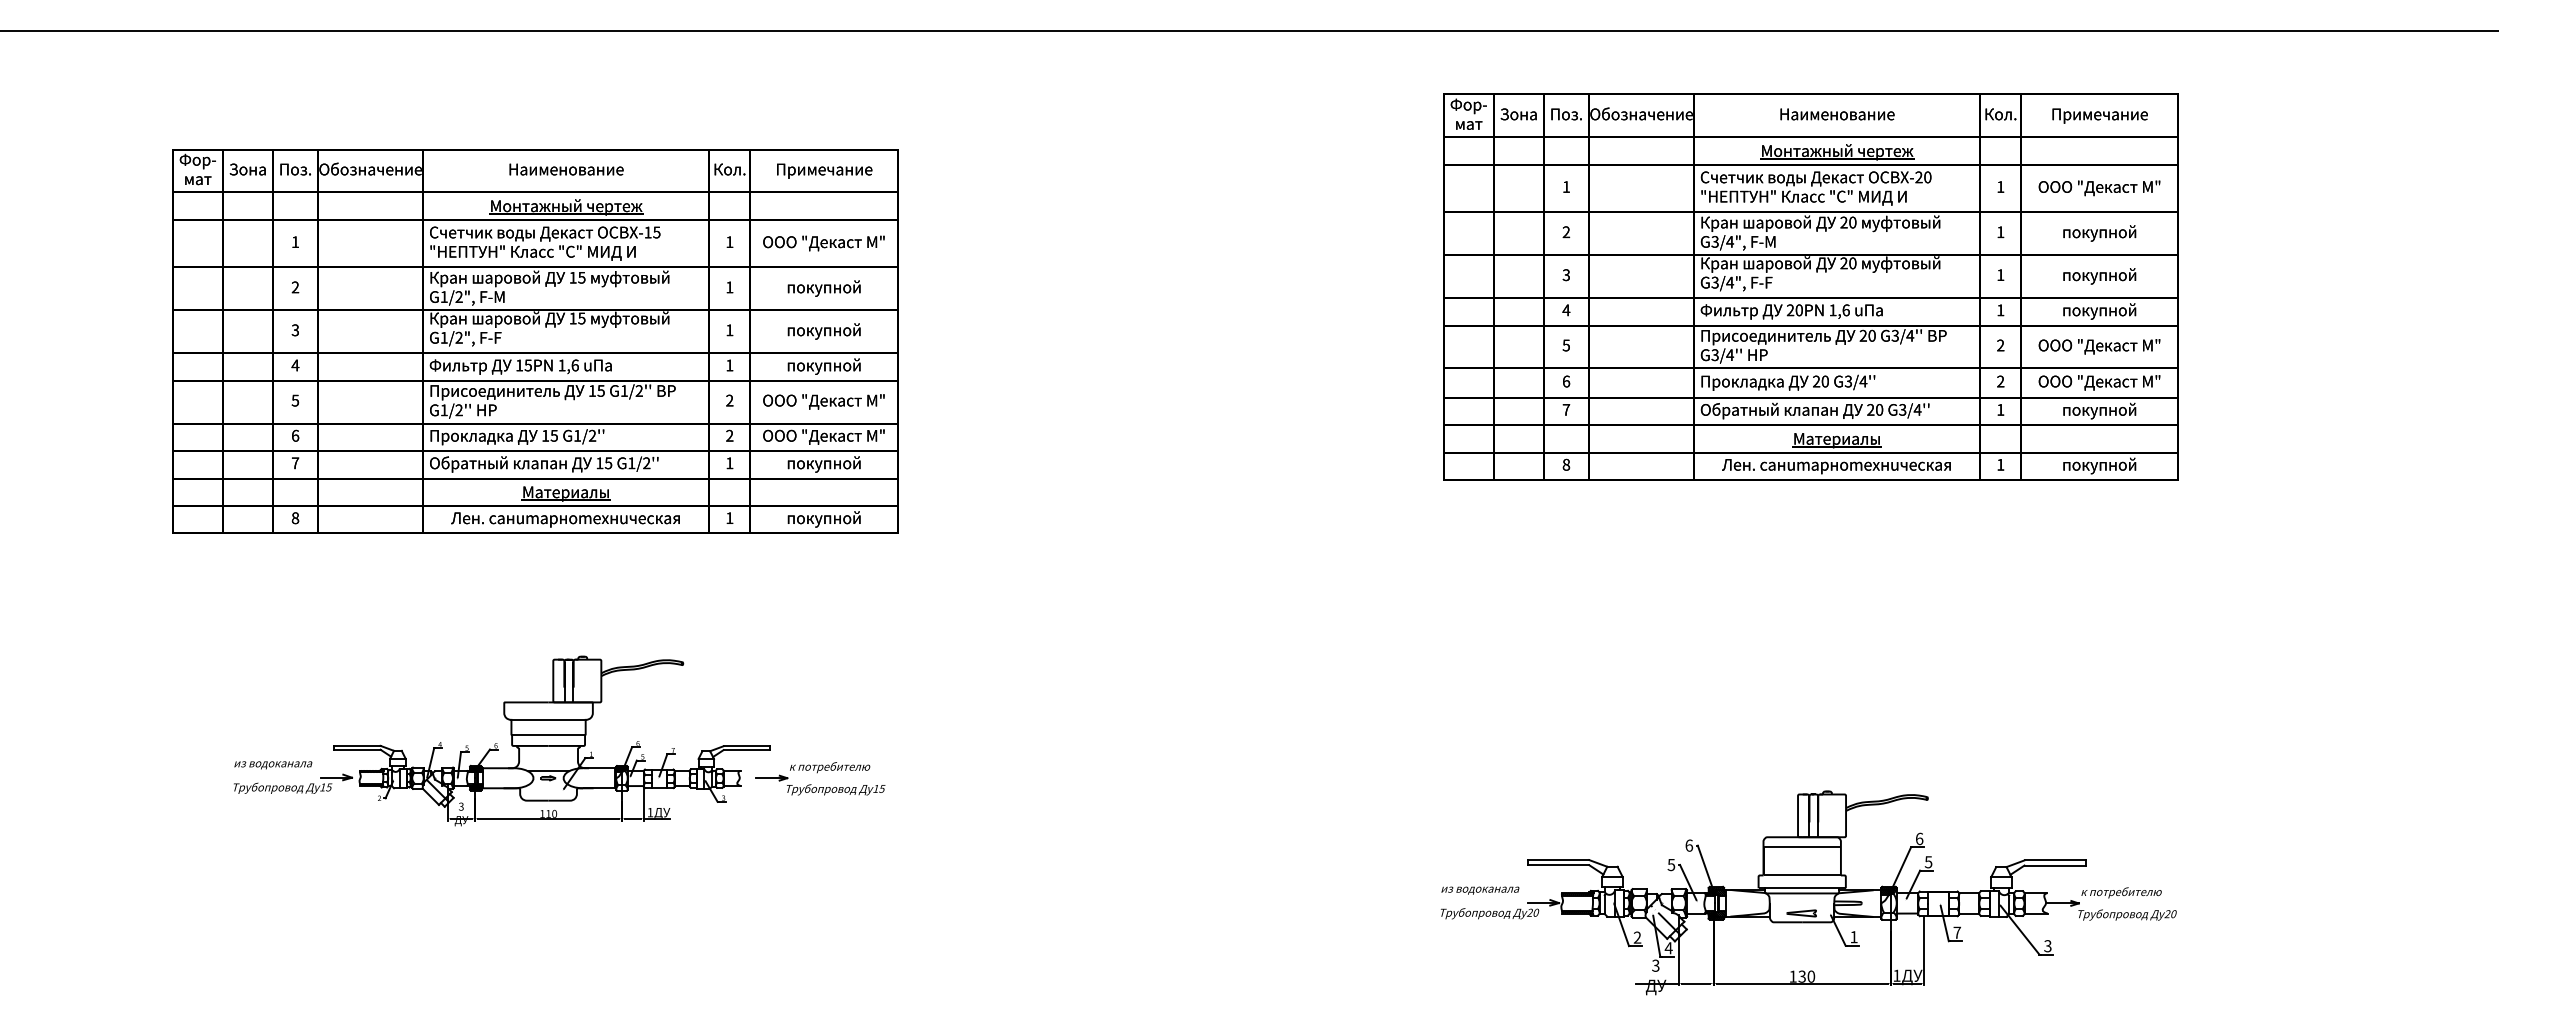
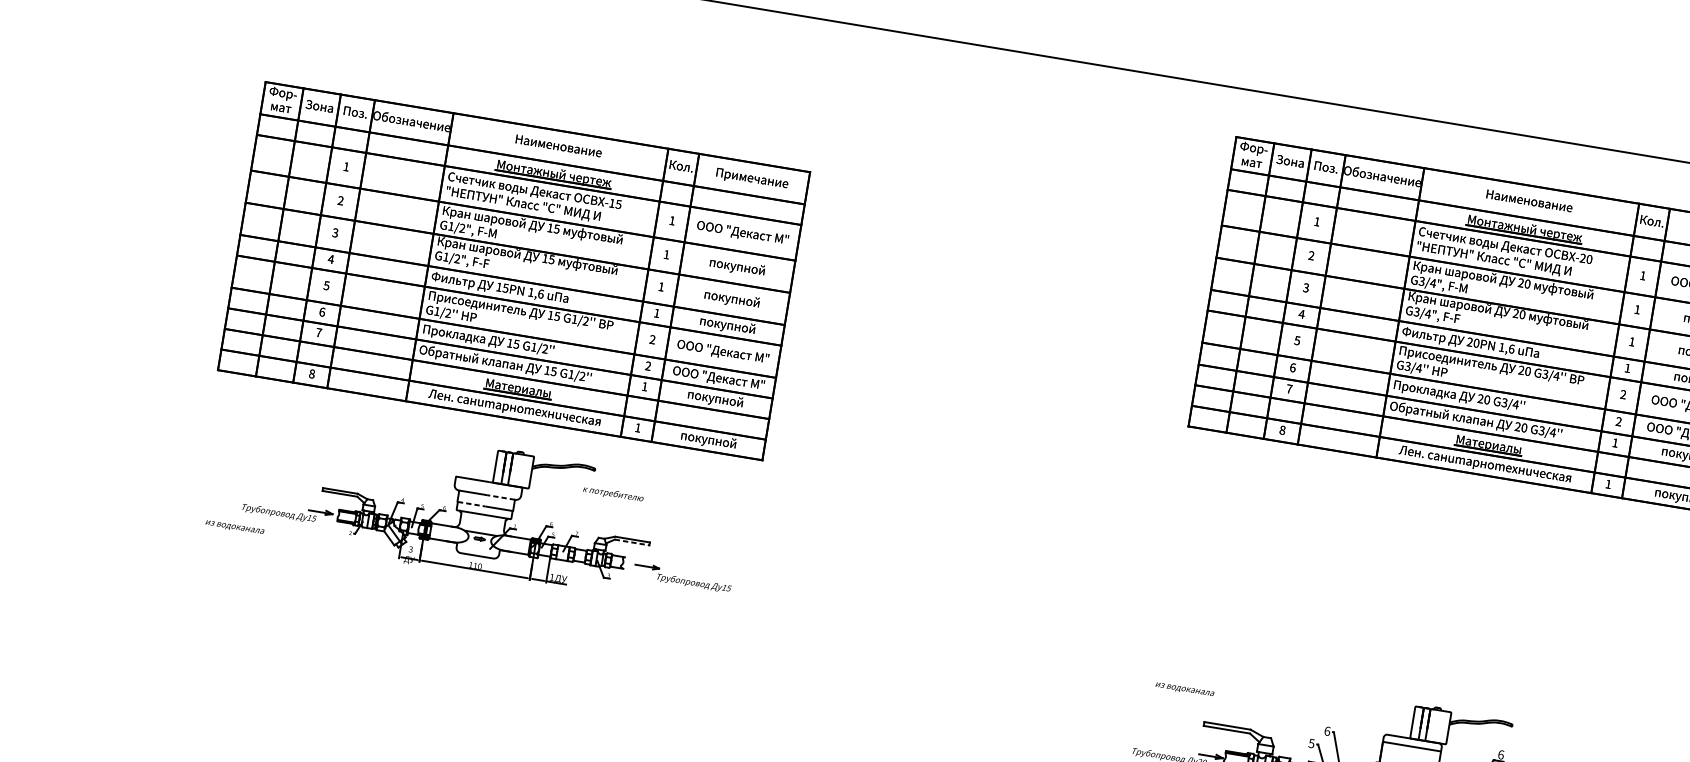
part: (535, 341) -> (514, 271), moved
line: (567, 719) -> (501, 497), solid -> dashed
line: (530, 734) -> (471, 503), solid -> dashed
line: (747, 750) -> (632, 542), solid -> dashed
text: (273, 765) -> (234, 527), moved
text: (830, 767) -> (613, 494), moved
text: (1480, 890) -> (1184, 689), moved

